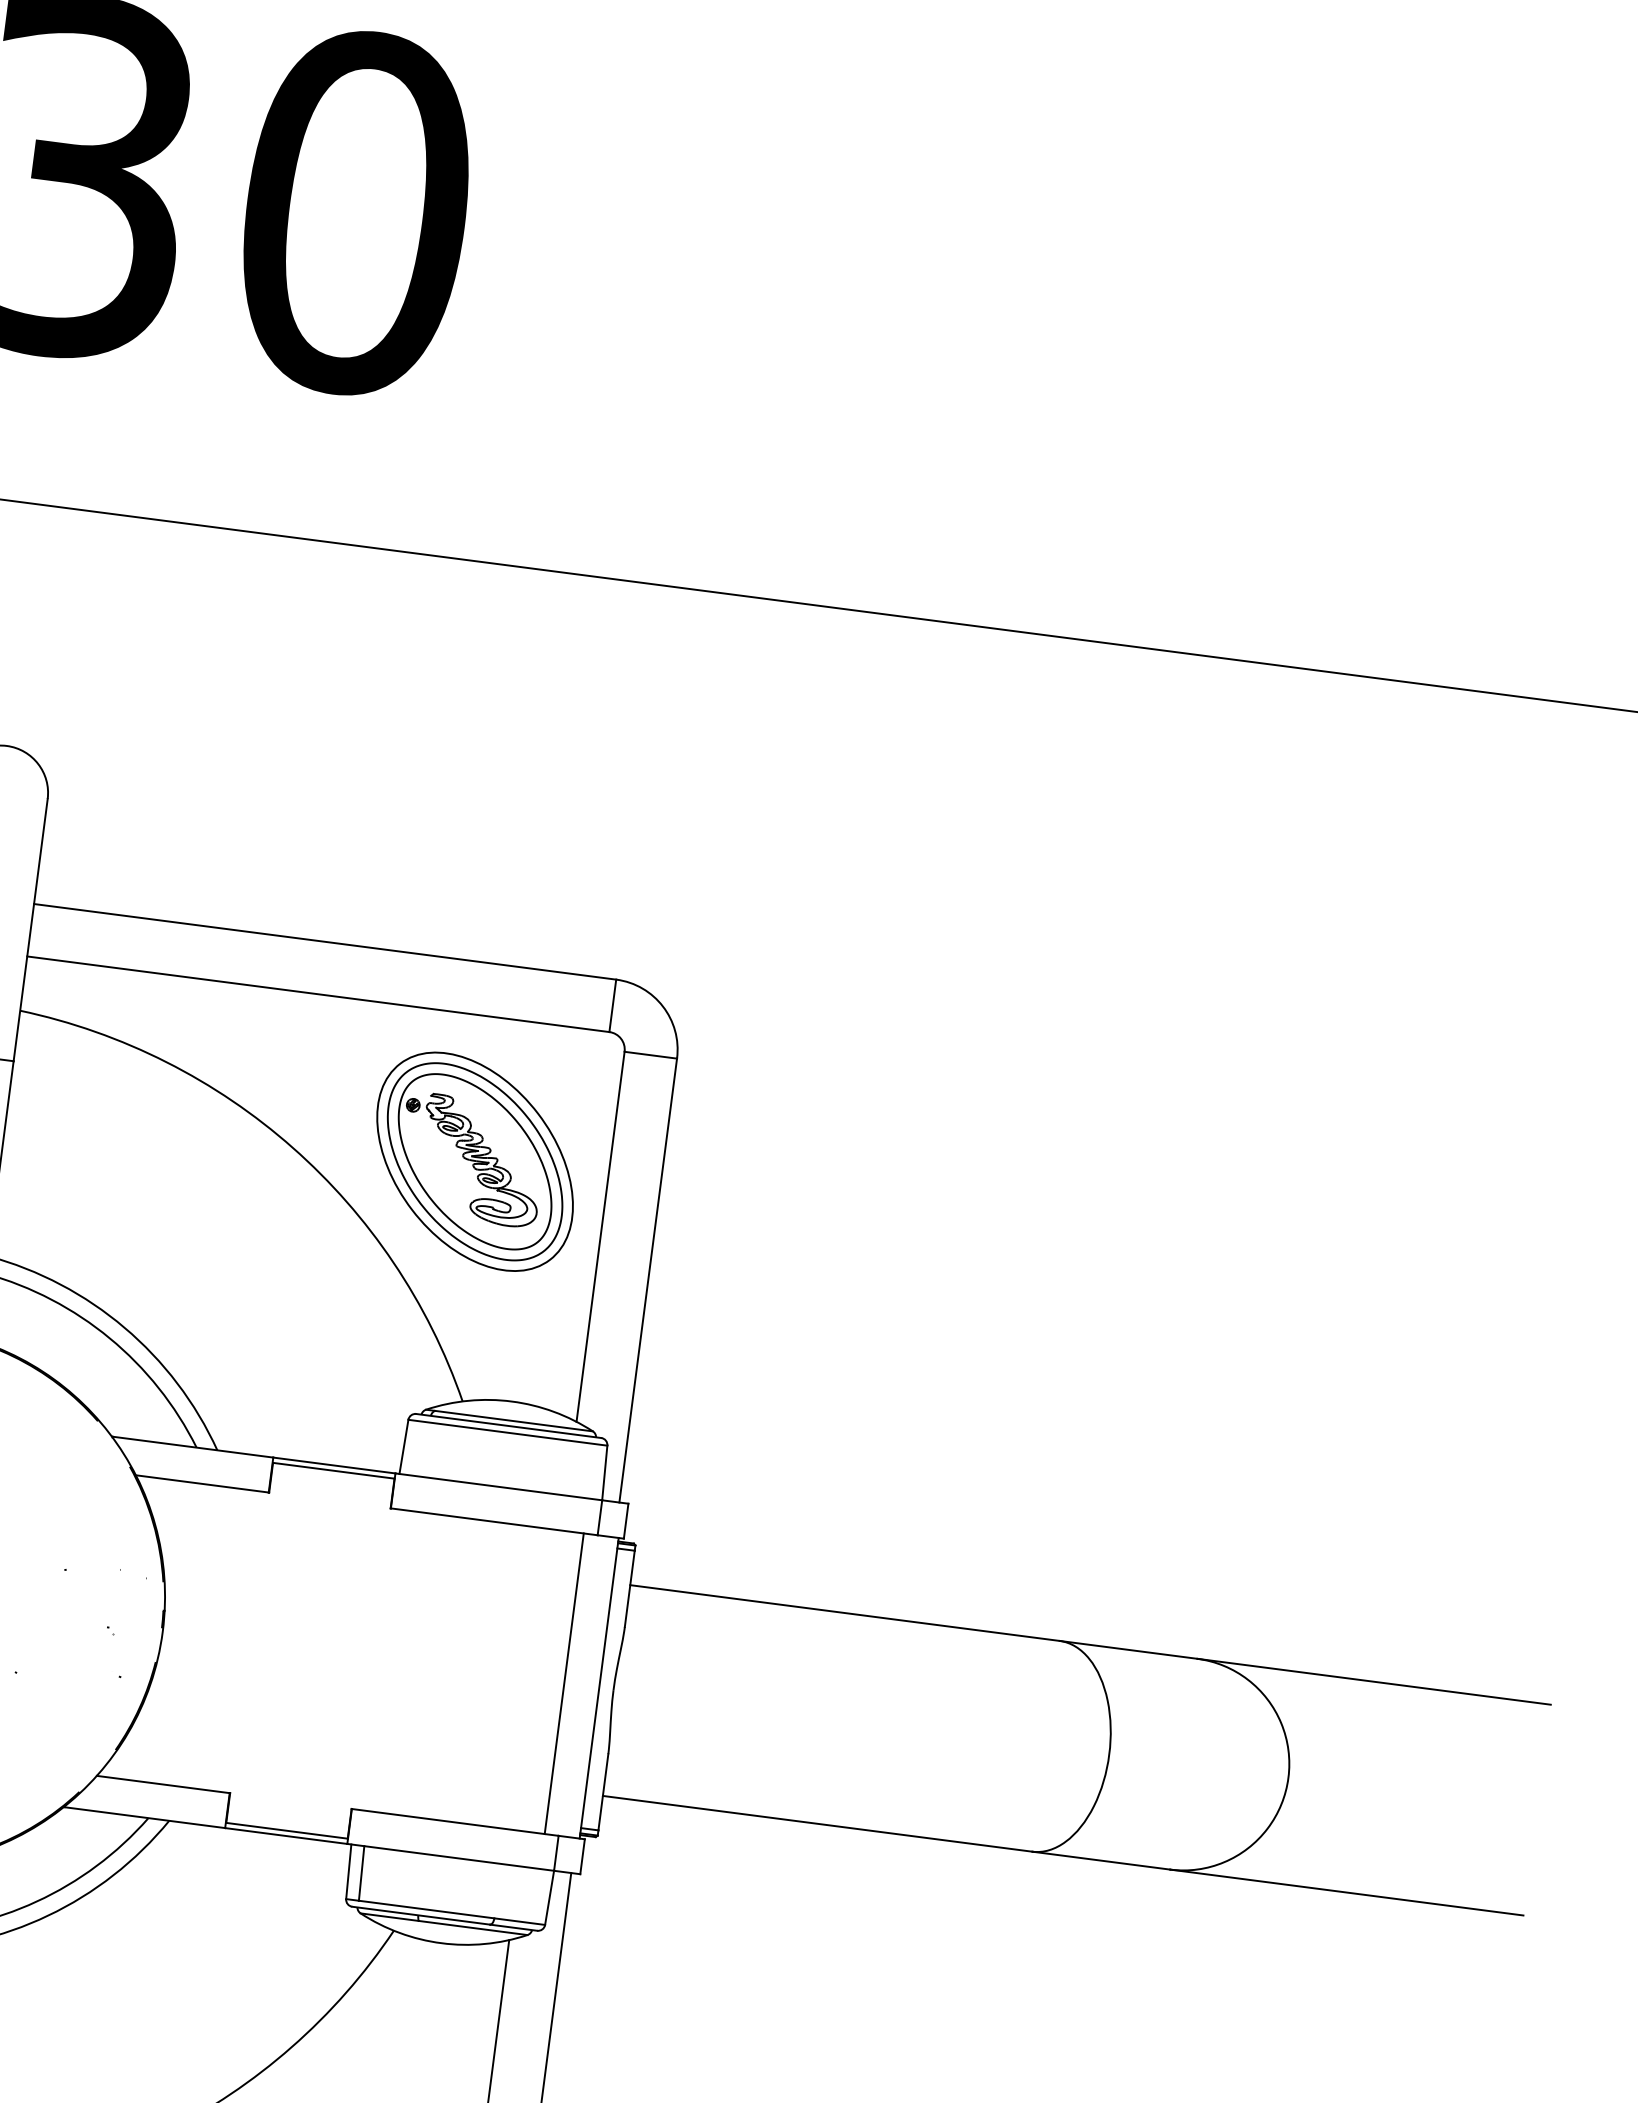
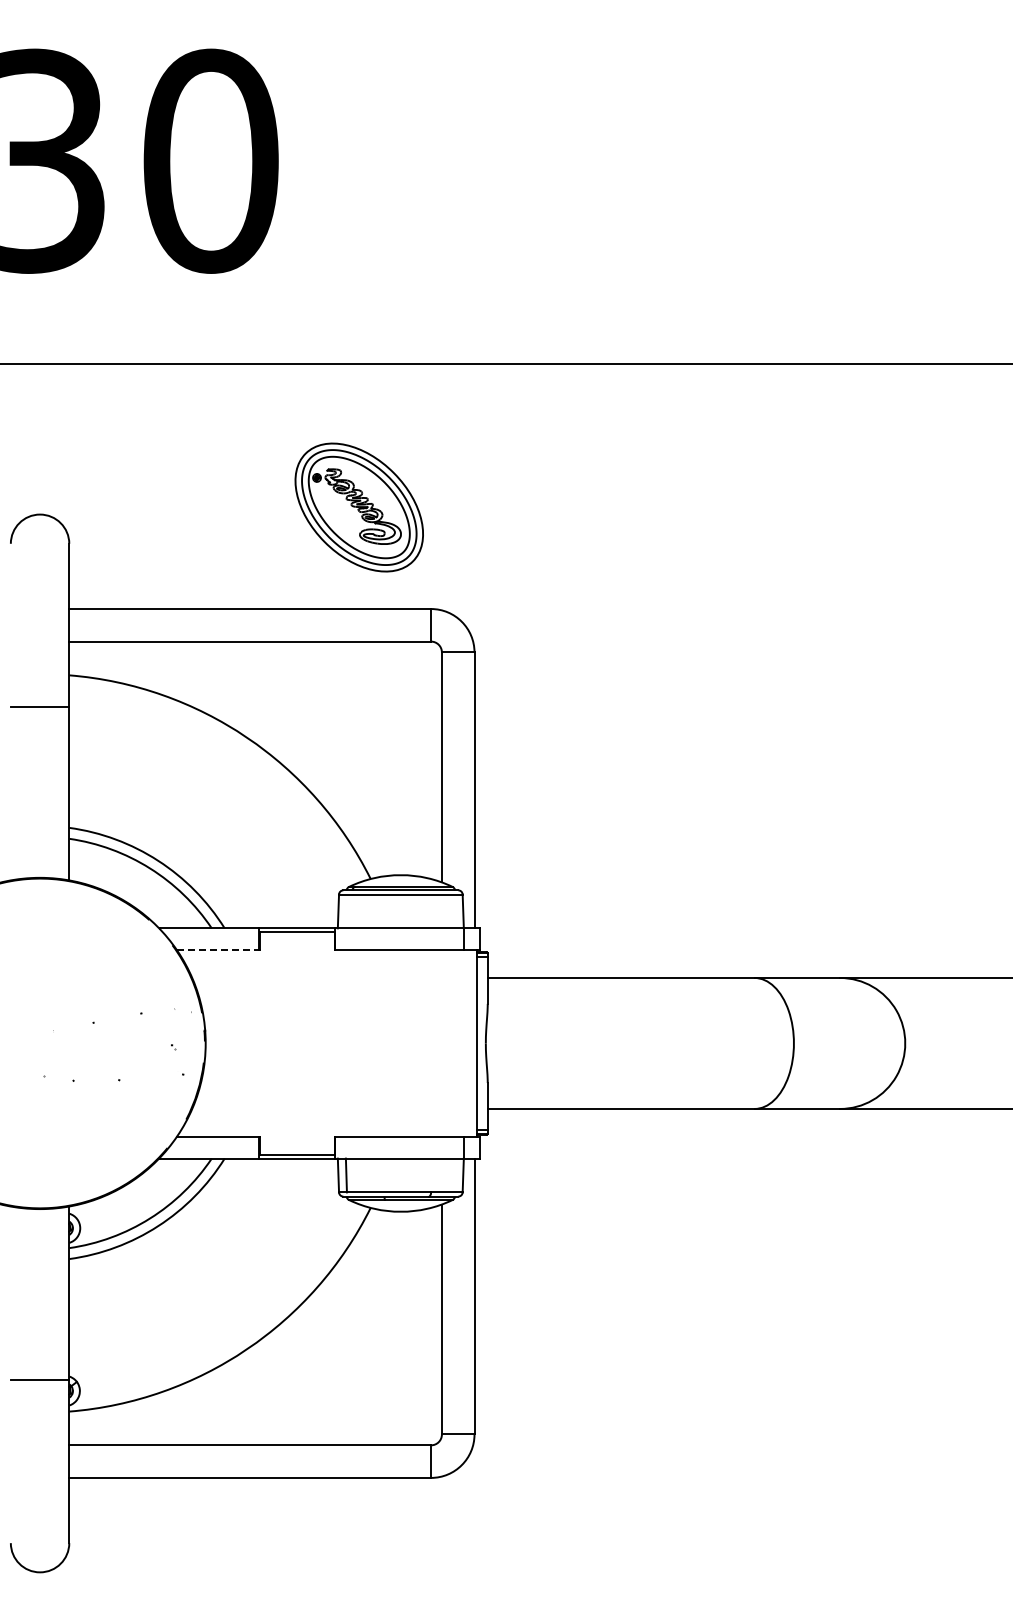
part: (473, 1161) -> (358, 507), moved
line: (202, 1484) -> (218, 950), solid -> dashed
line: (564, 1683) -> (455, 1043), removed

